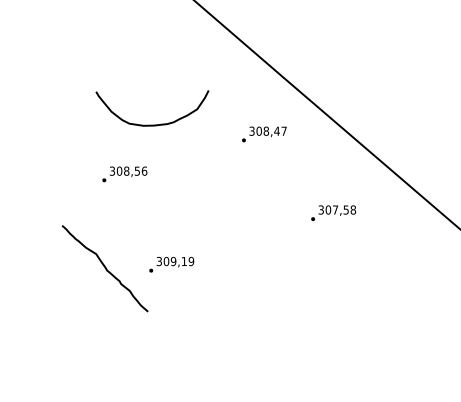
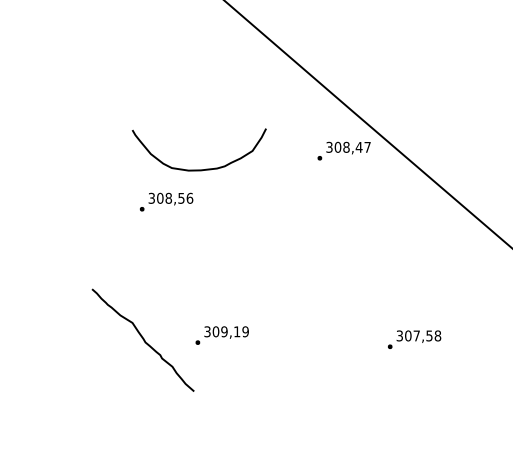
text: (264, 134) -> (344, 151), moved
text: (124, 174) -> (166, 202), moved
text: (333, 212) -> (414, 338), moved

